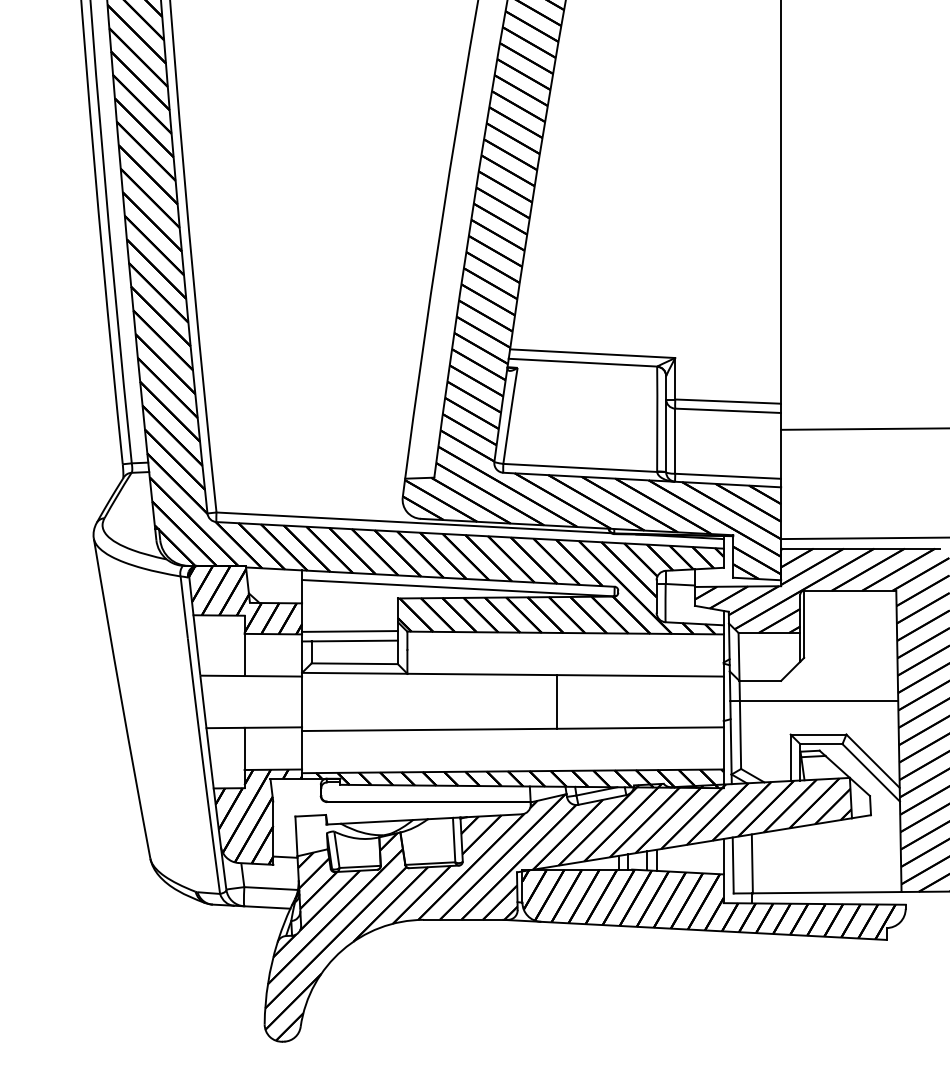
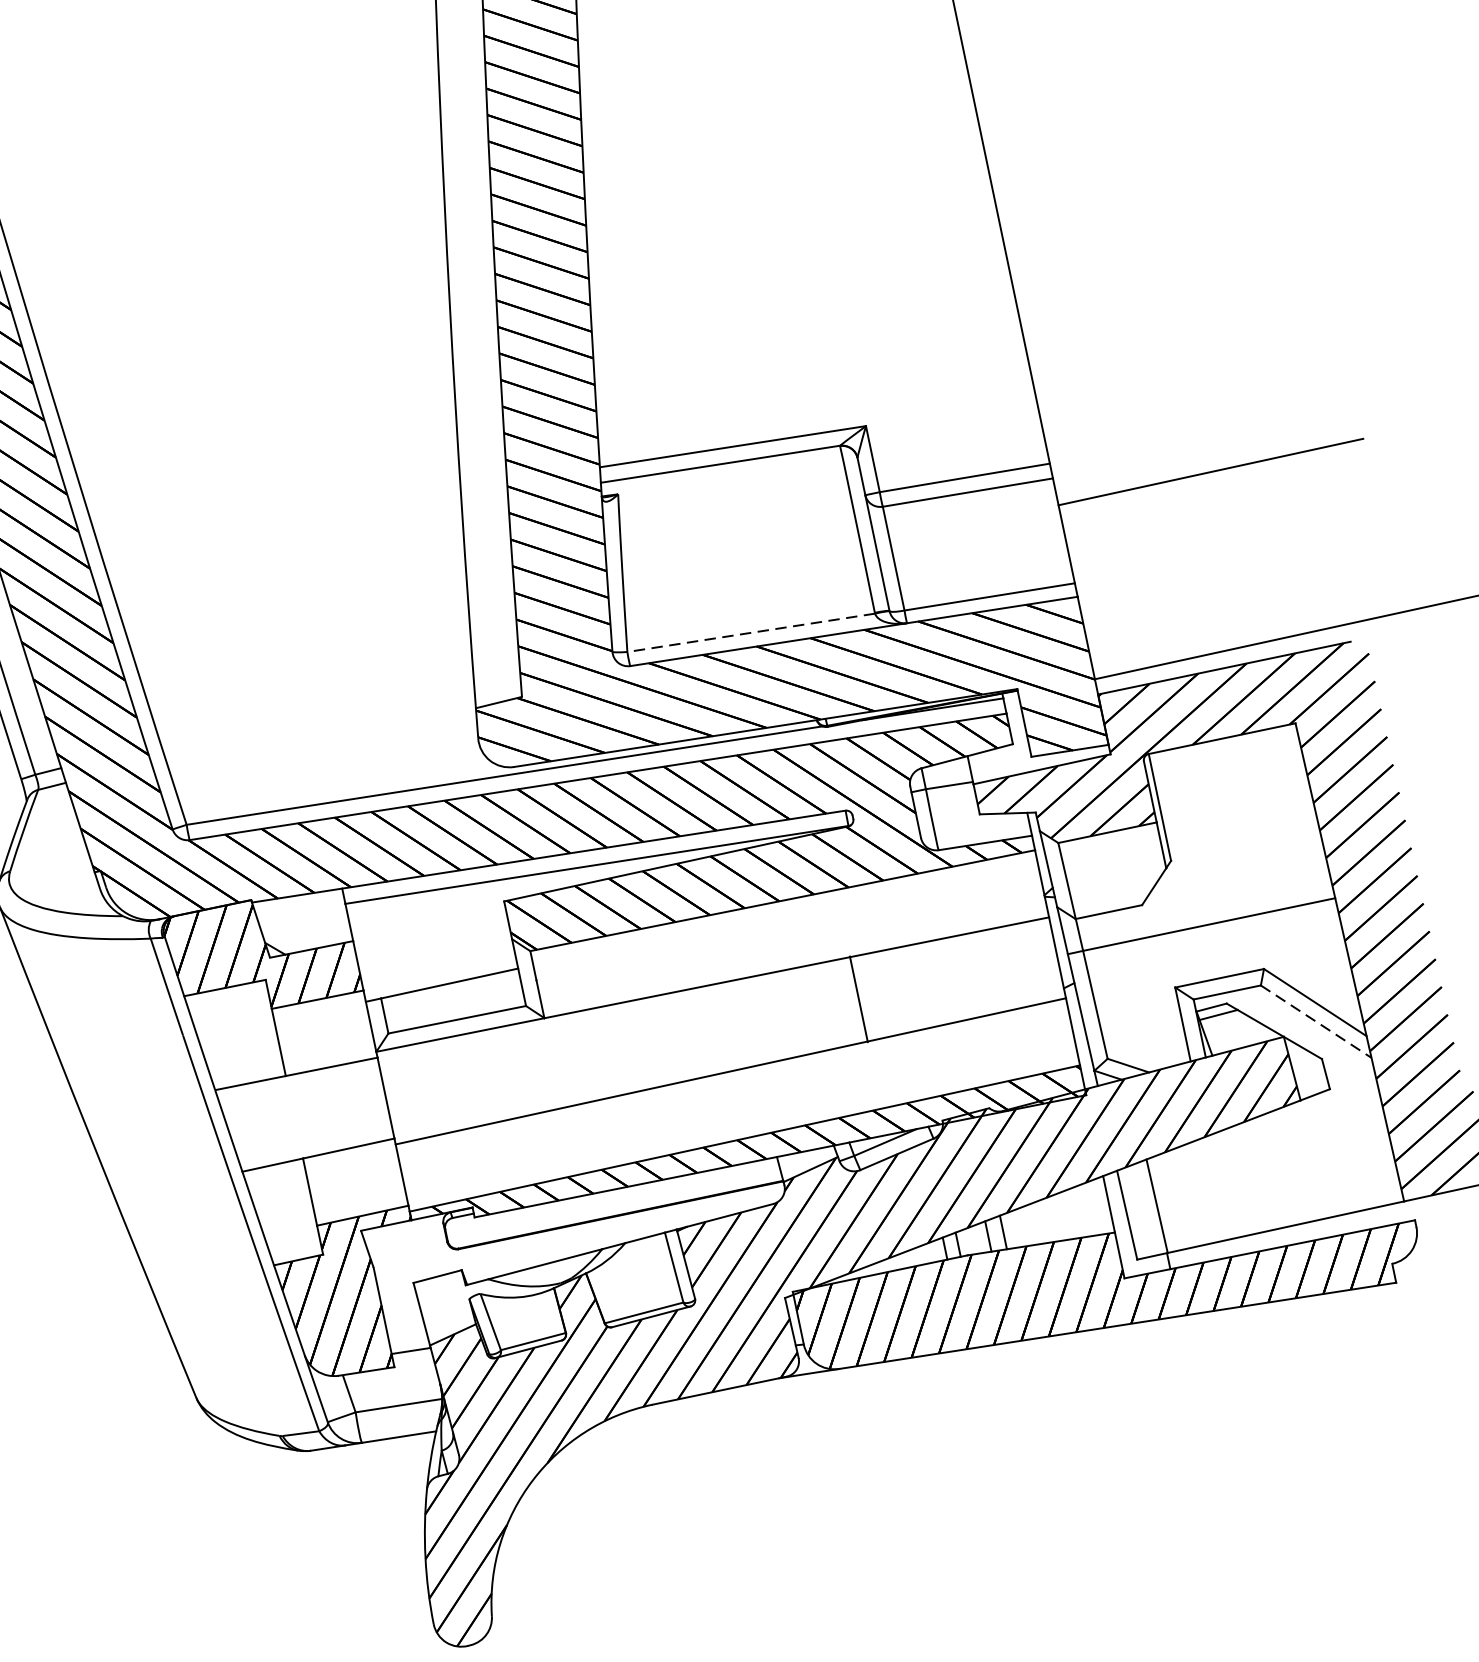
line: (579, 467) -> (749, 632), solid -> dashed
line: (349, 631) -> (438, 970), removed
line: (556, 701) -> (858, 998), moved
line: (871, 772) -> (1316, 1021), solid -> dashed

